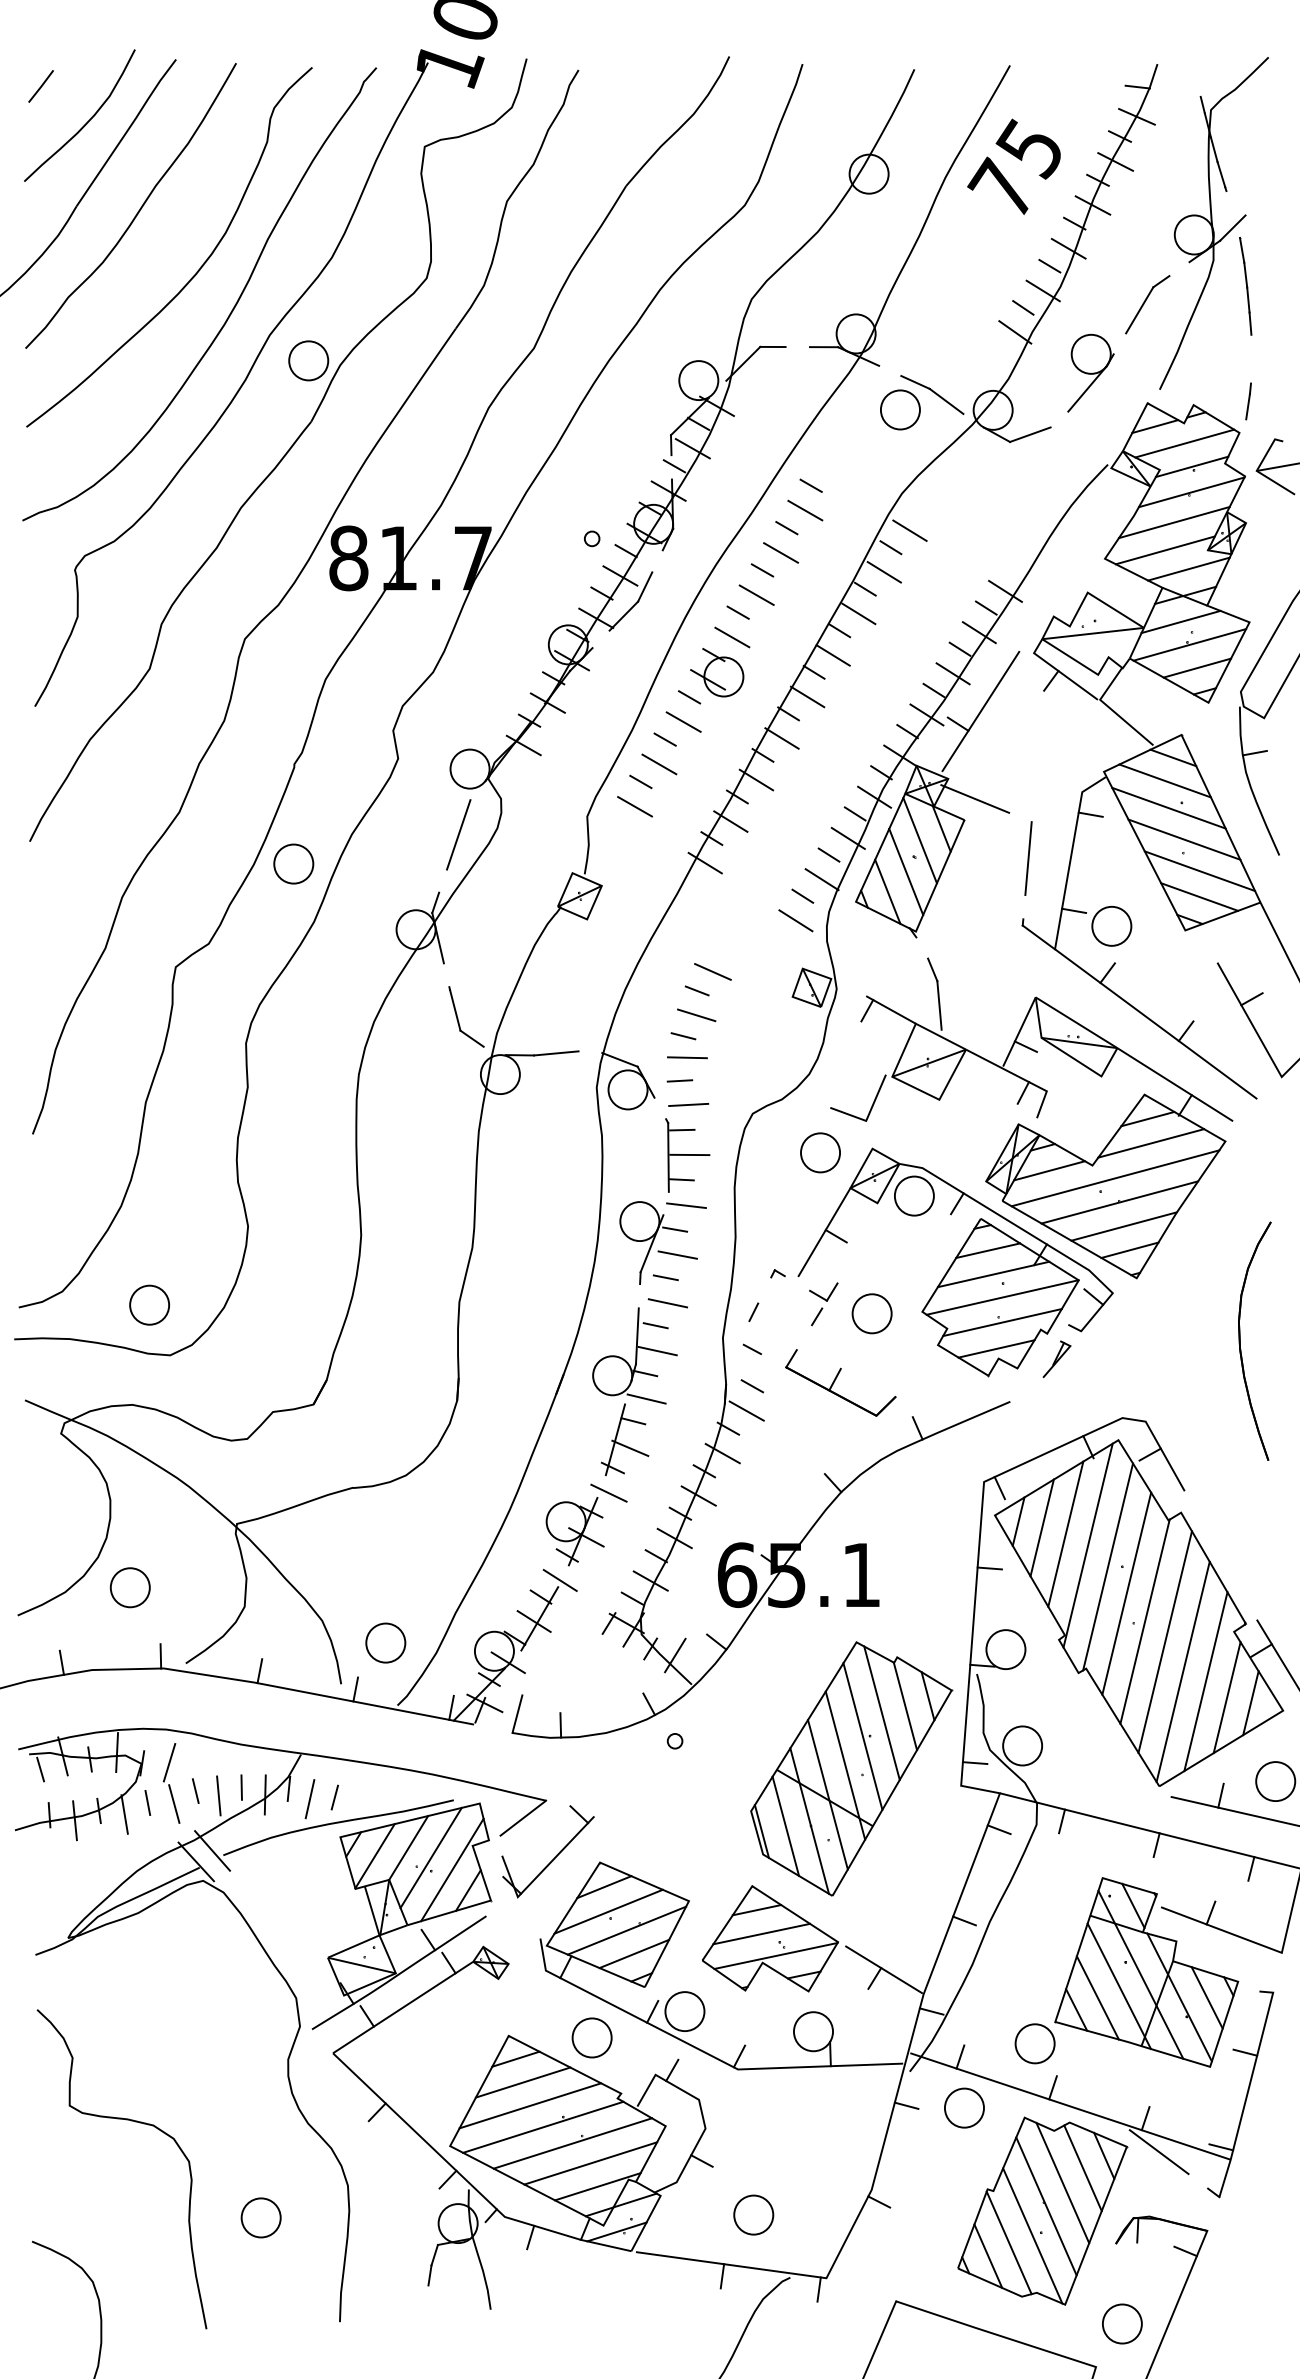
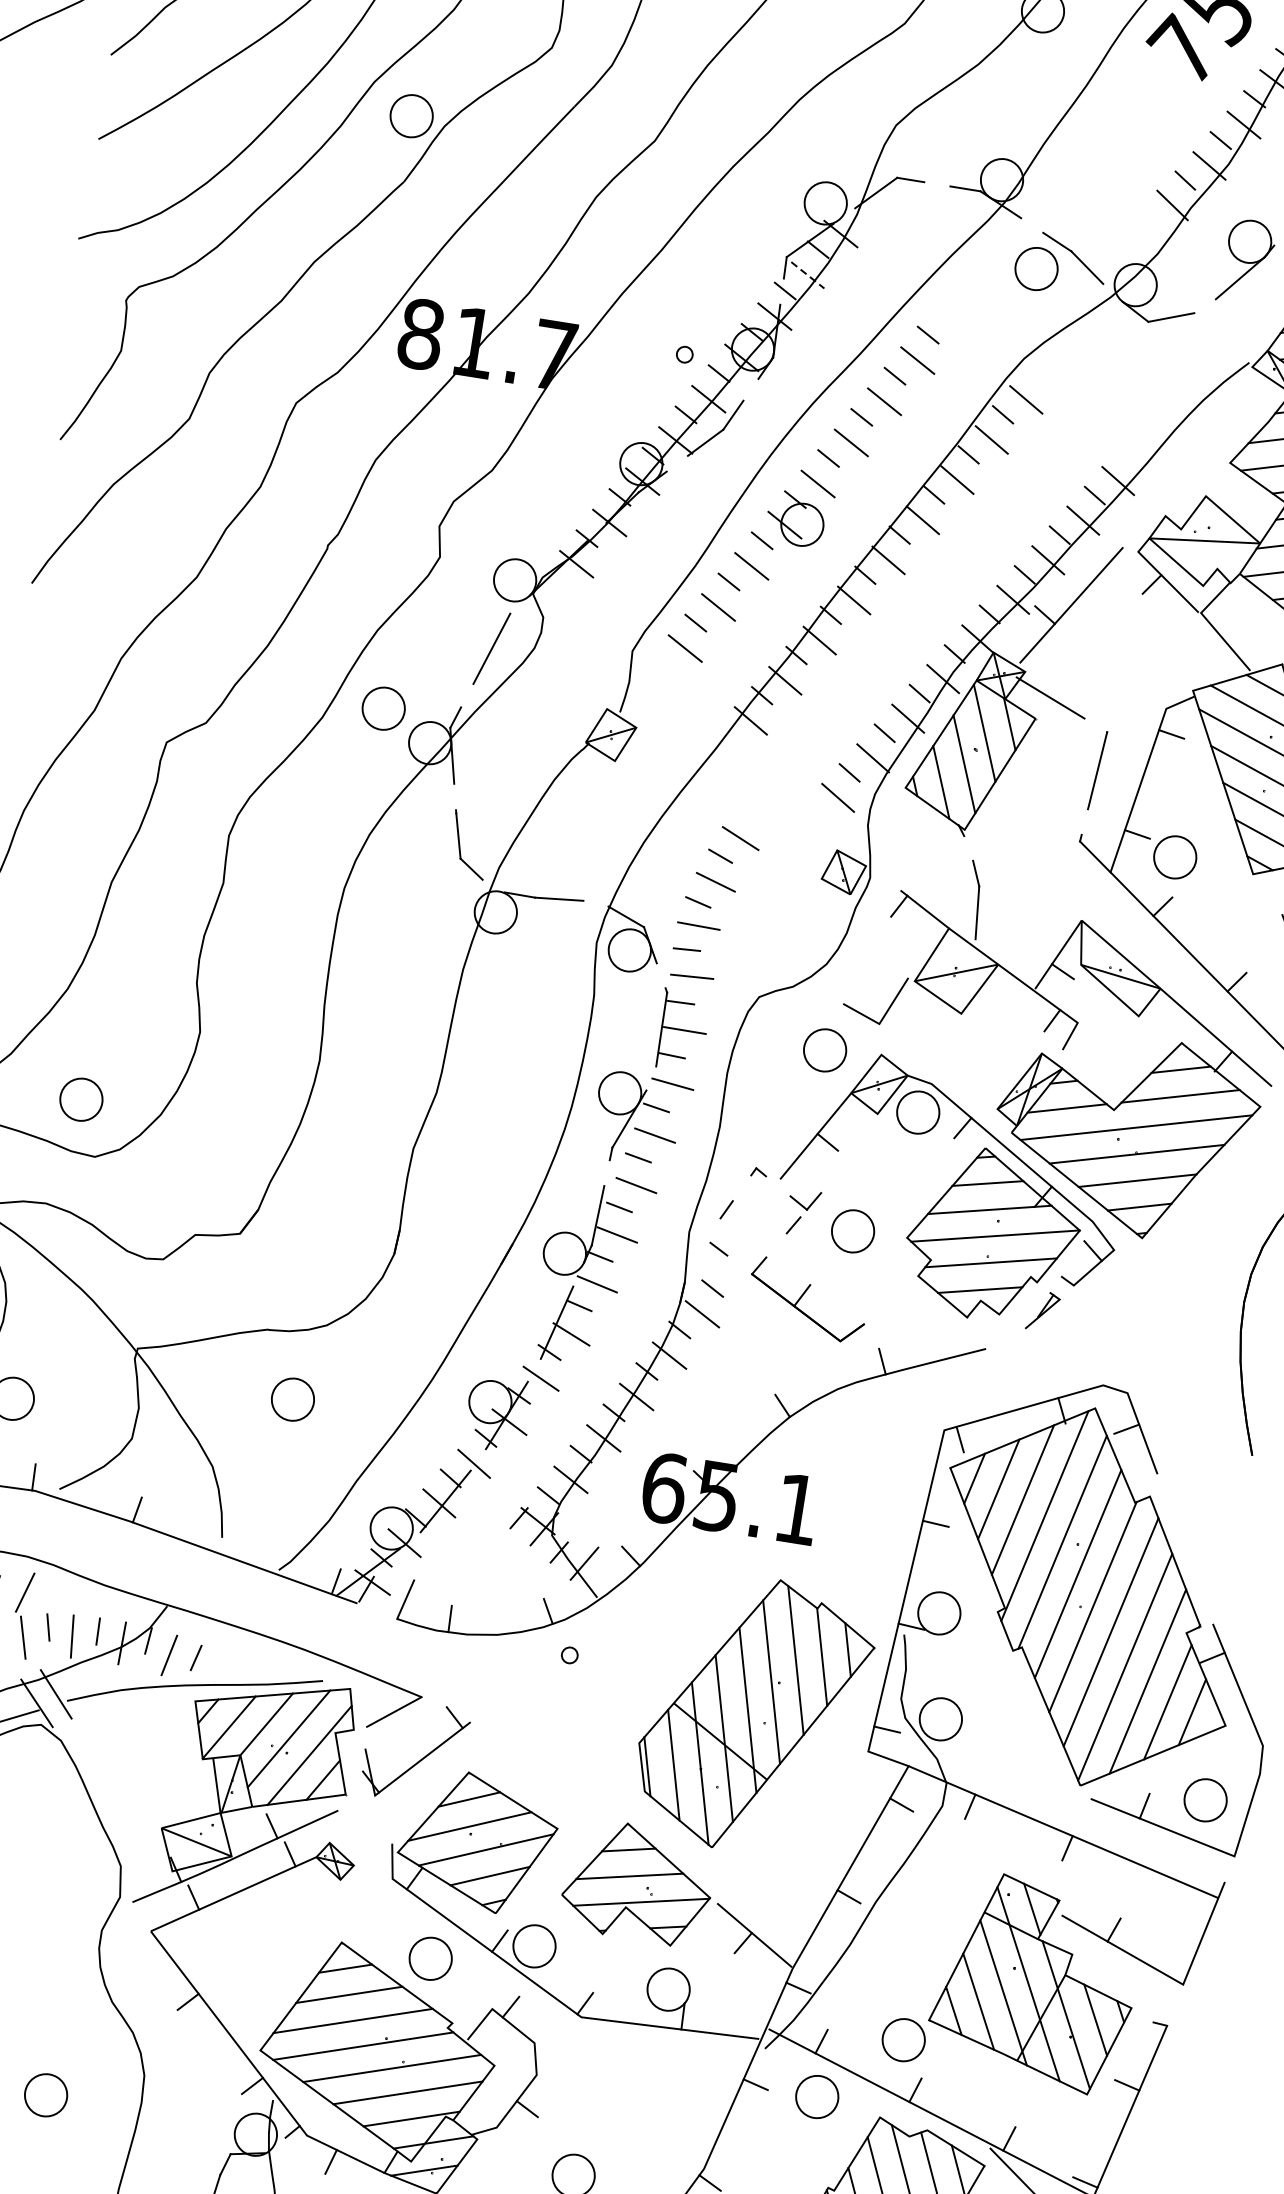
line: (692, 448) -> (807, 275), solid -> dashed
part: (293, 863) -> (383, 708), moved
part: (385, 1642) -> (292, 1398), moved
line: (355, 1689) -> (236, 1545), removed
line: (1251, 1868) -> (1165, 1889), removed

